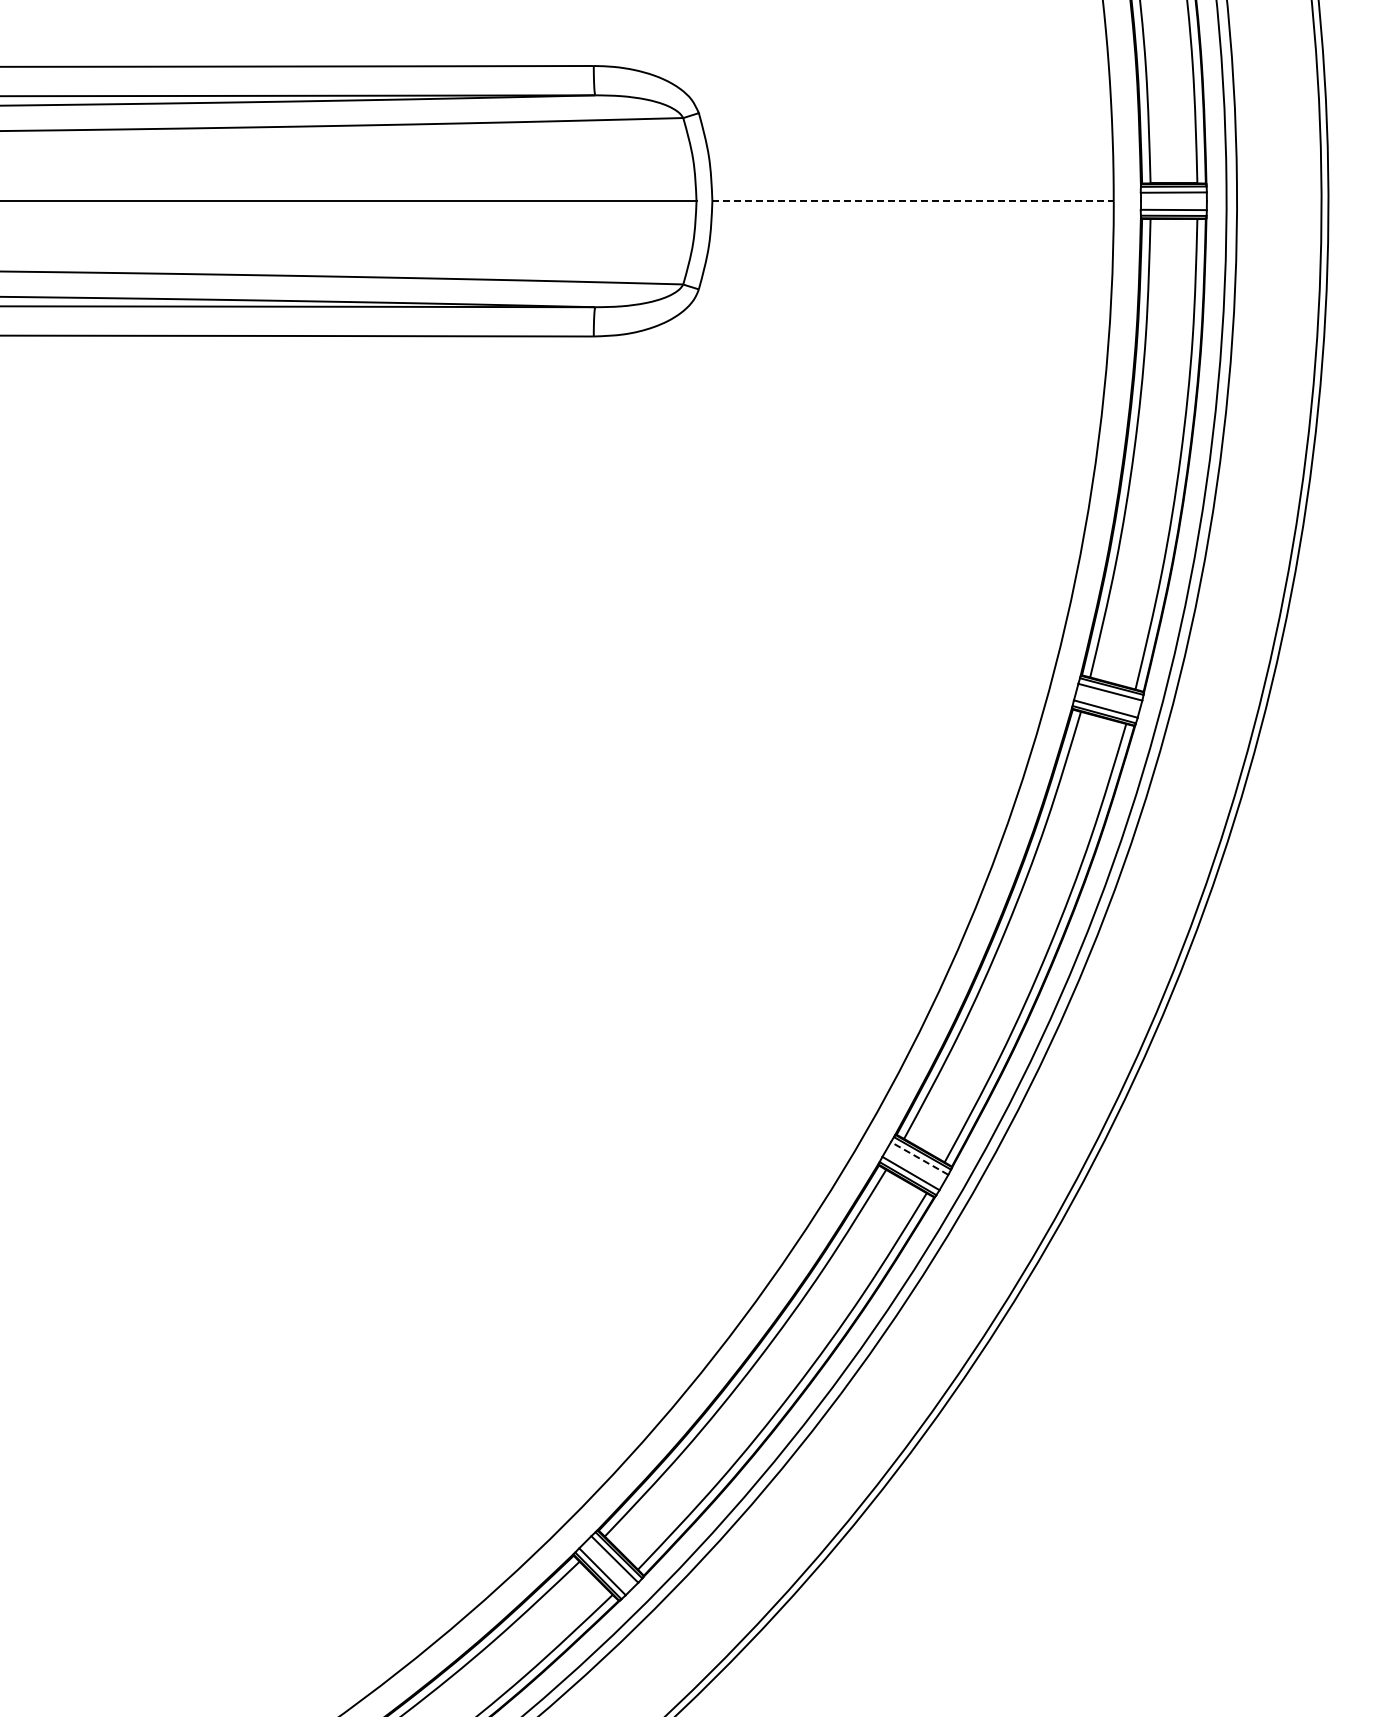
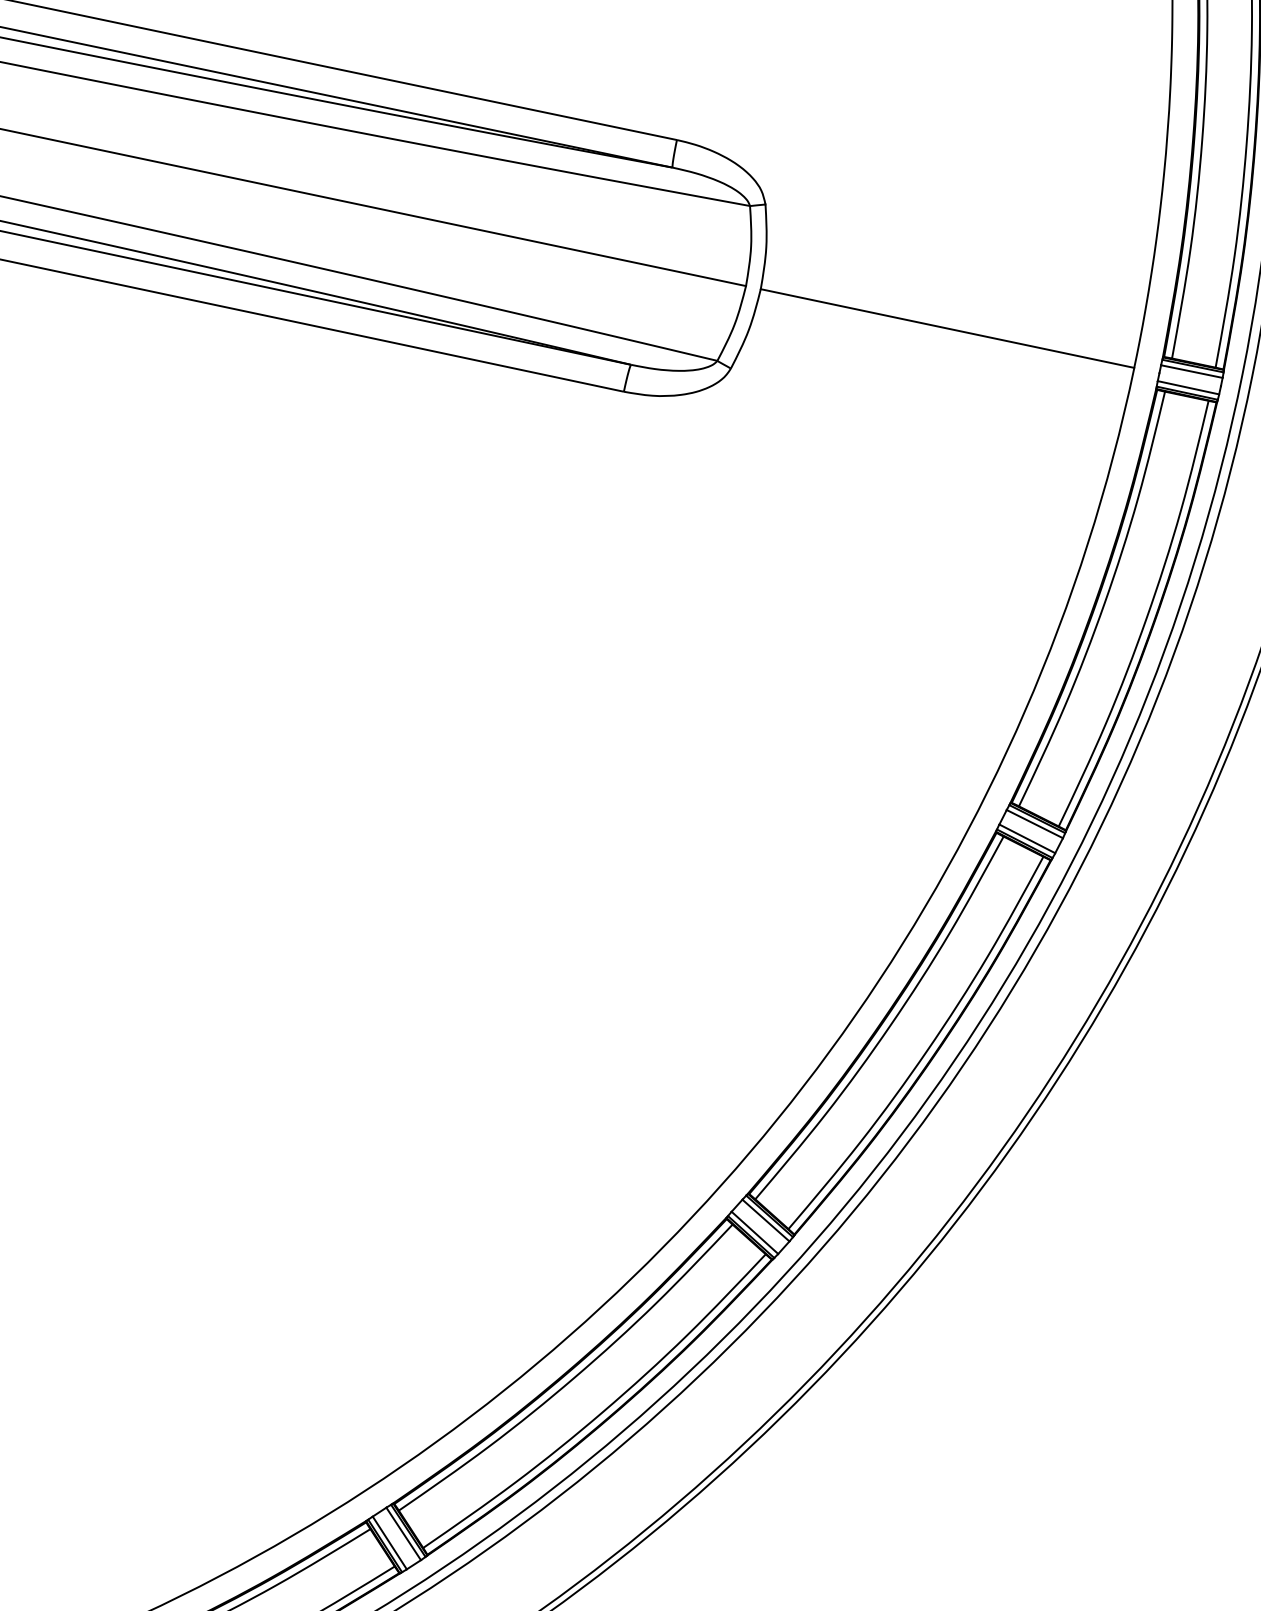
line: (913, 201) -> (947, 328), dashed -> solid
line: (919, 1158) -> (765, 1220), dashed -> solid

